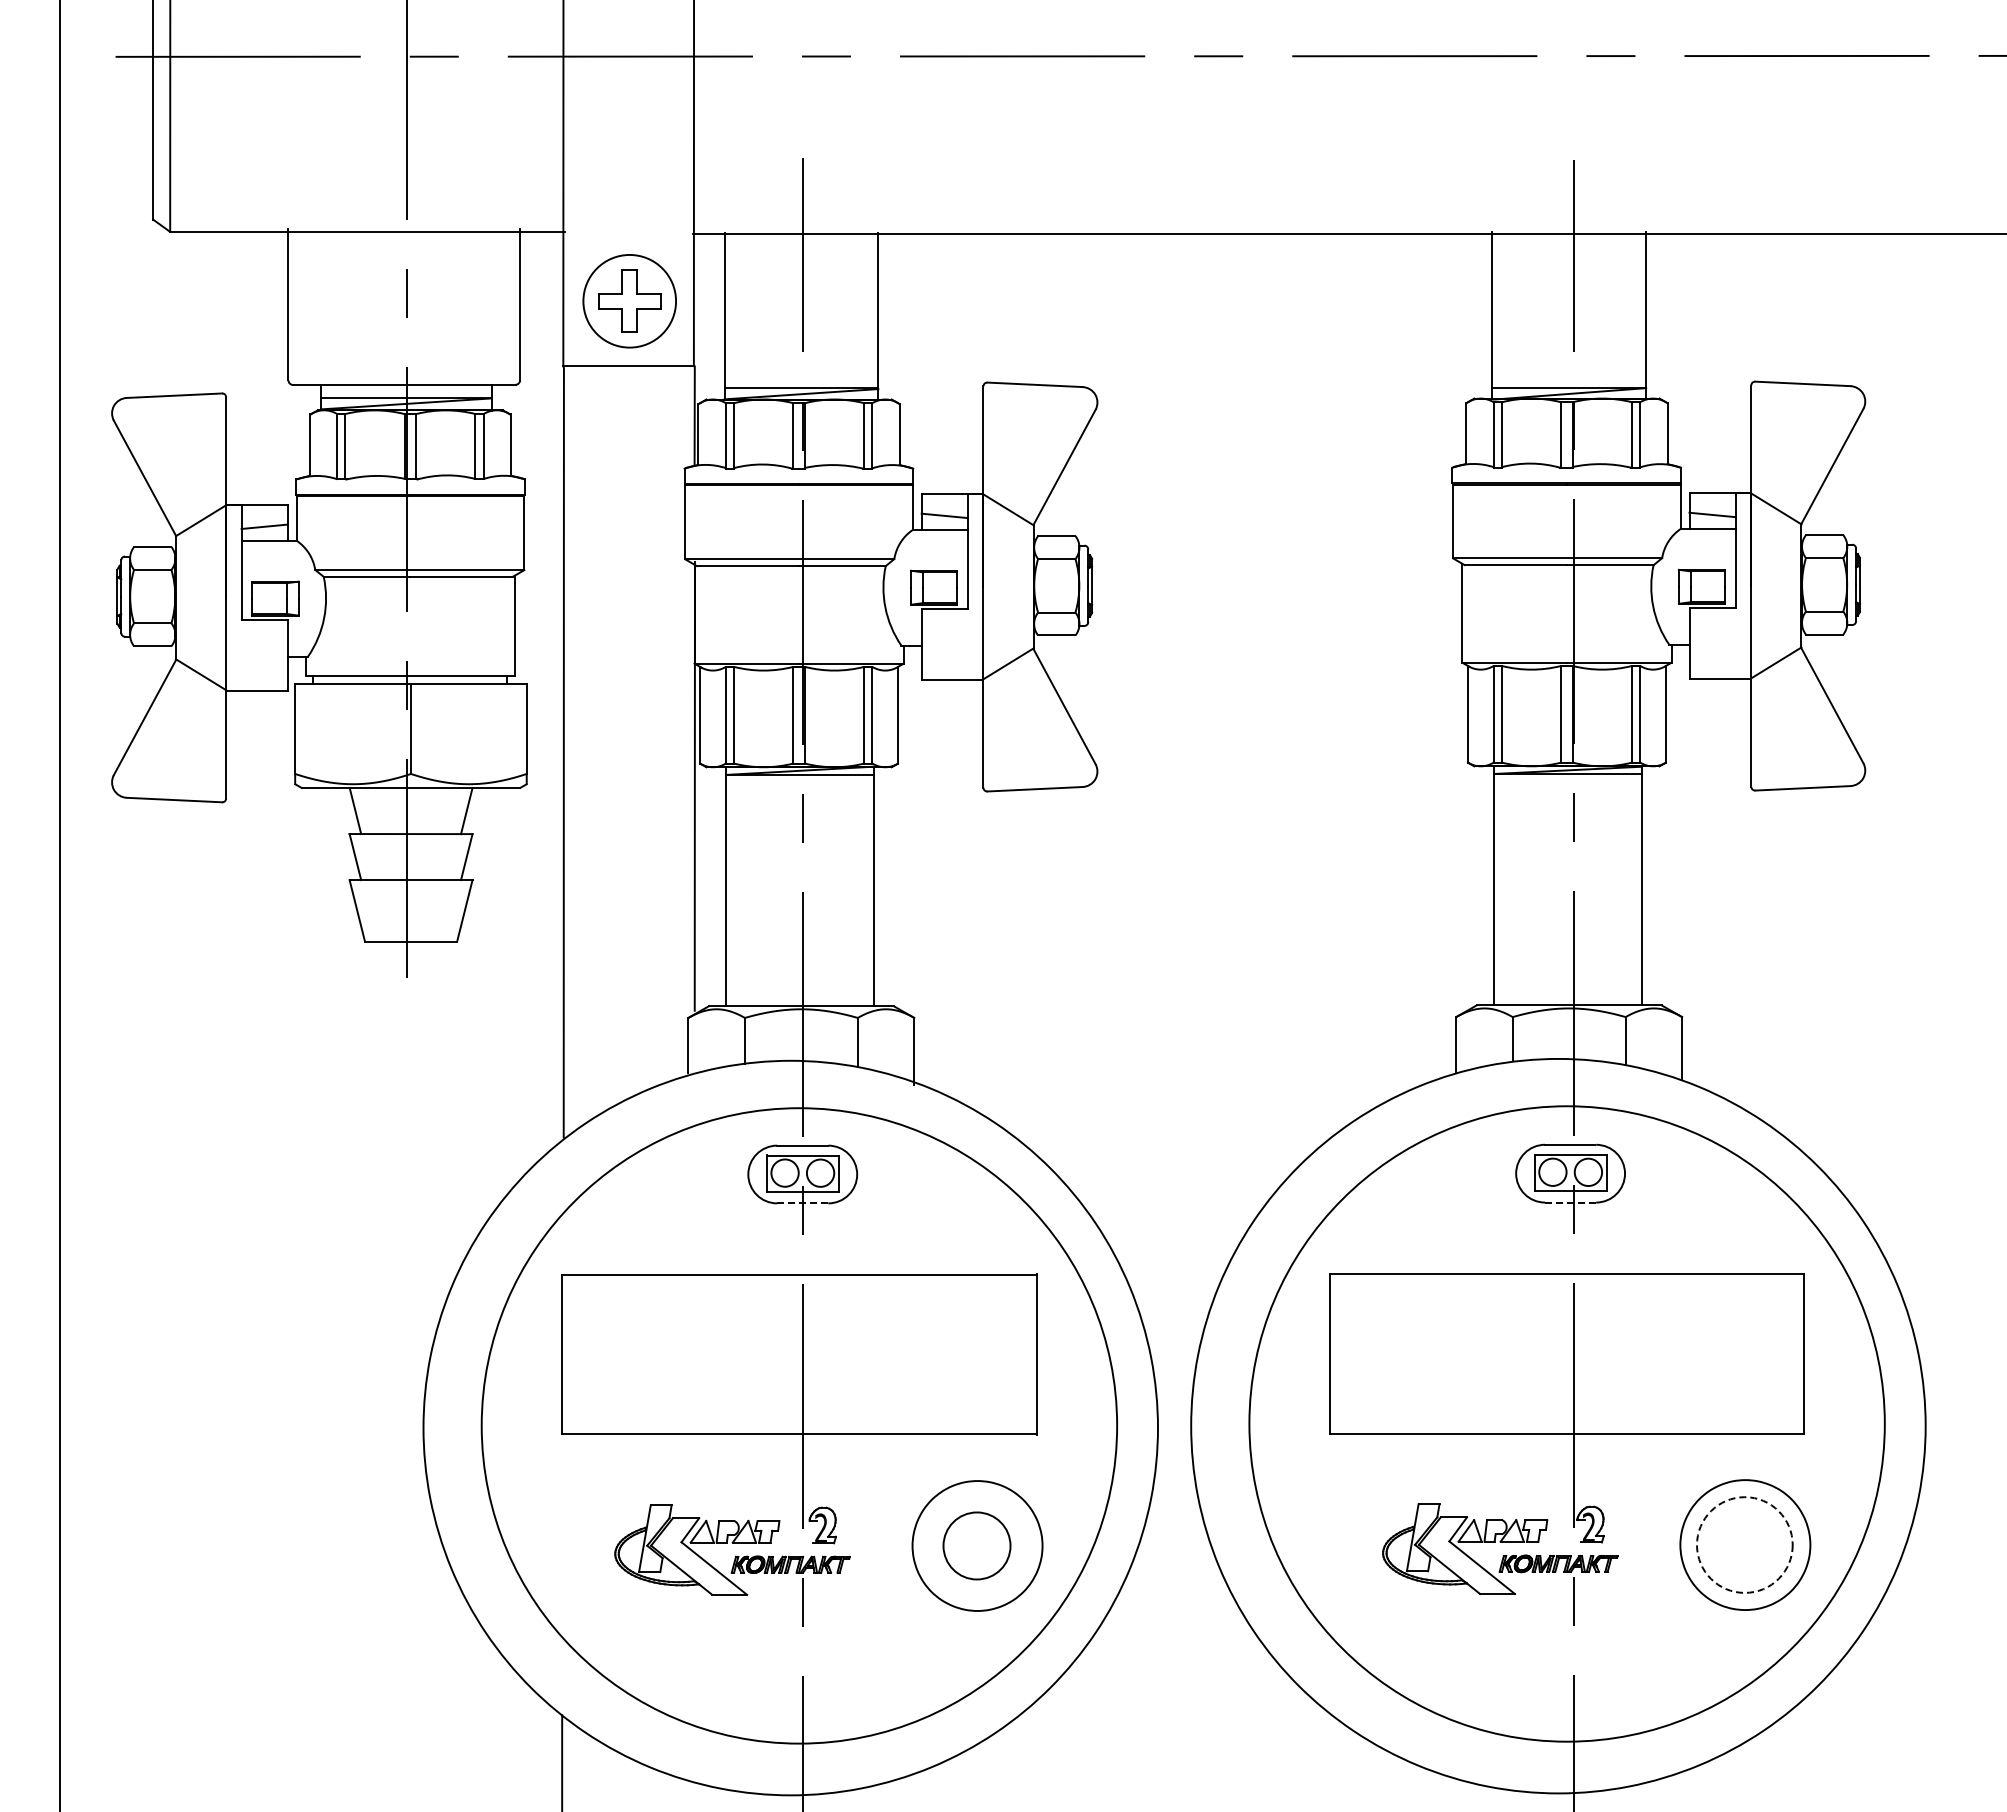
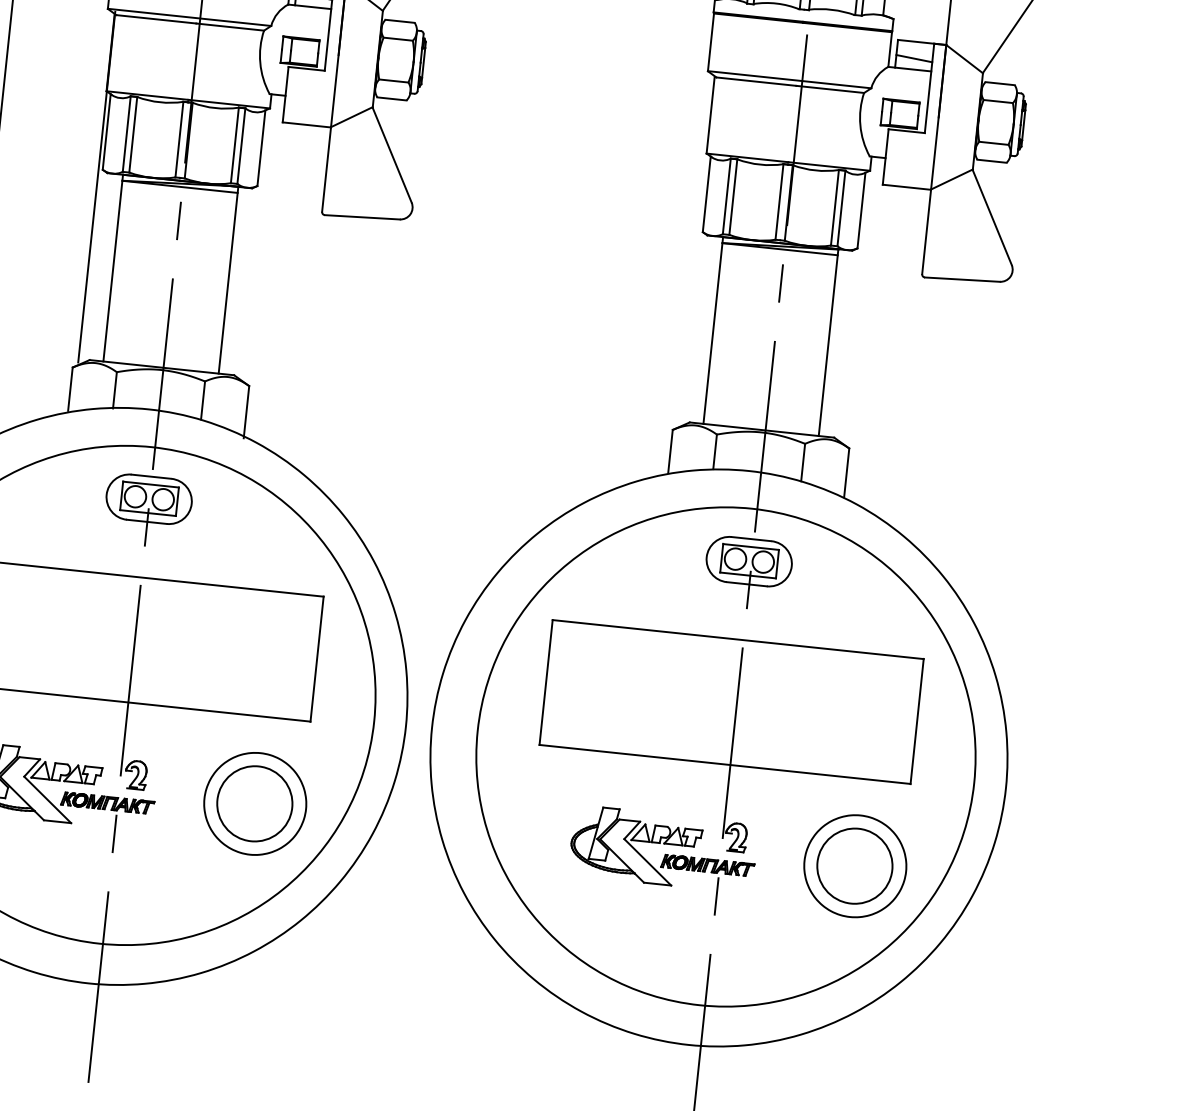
line: (1570, 1202) -> (746, 584), dashed -> solid
line: (802, 1203) -> (146, 521), dashed -> solid
circle: (1744, 1544) -> (854, 865), dashed -> solid
circle: (976, 1545) -> (254, 803), size x1.43

